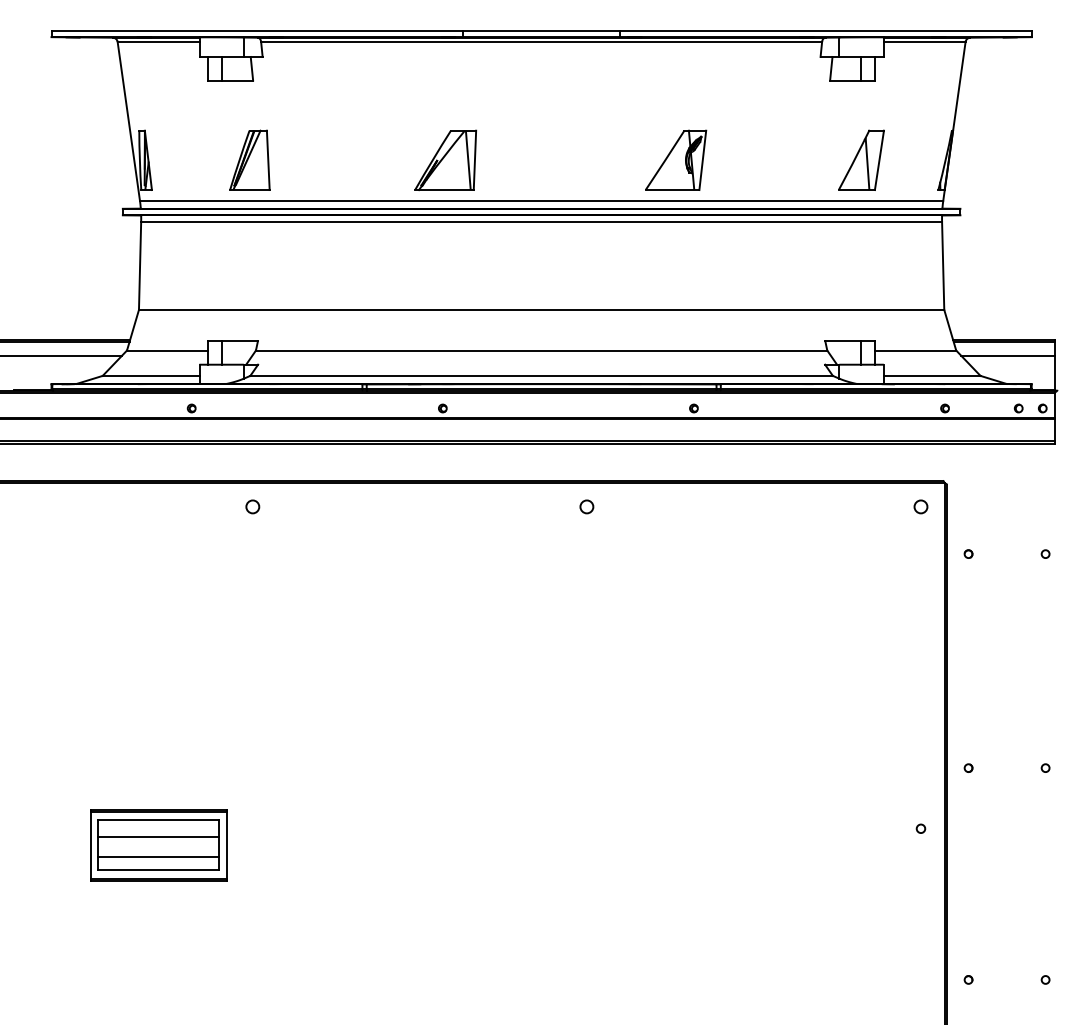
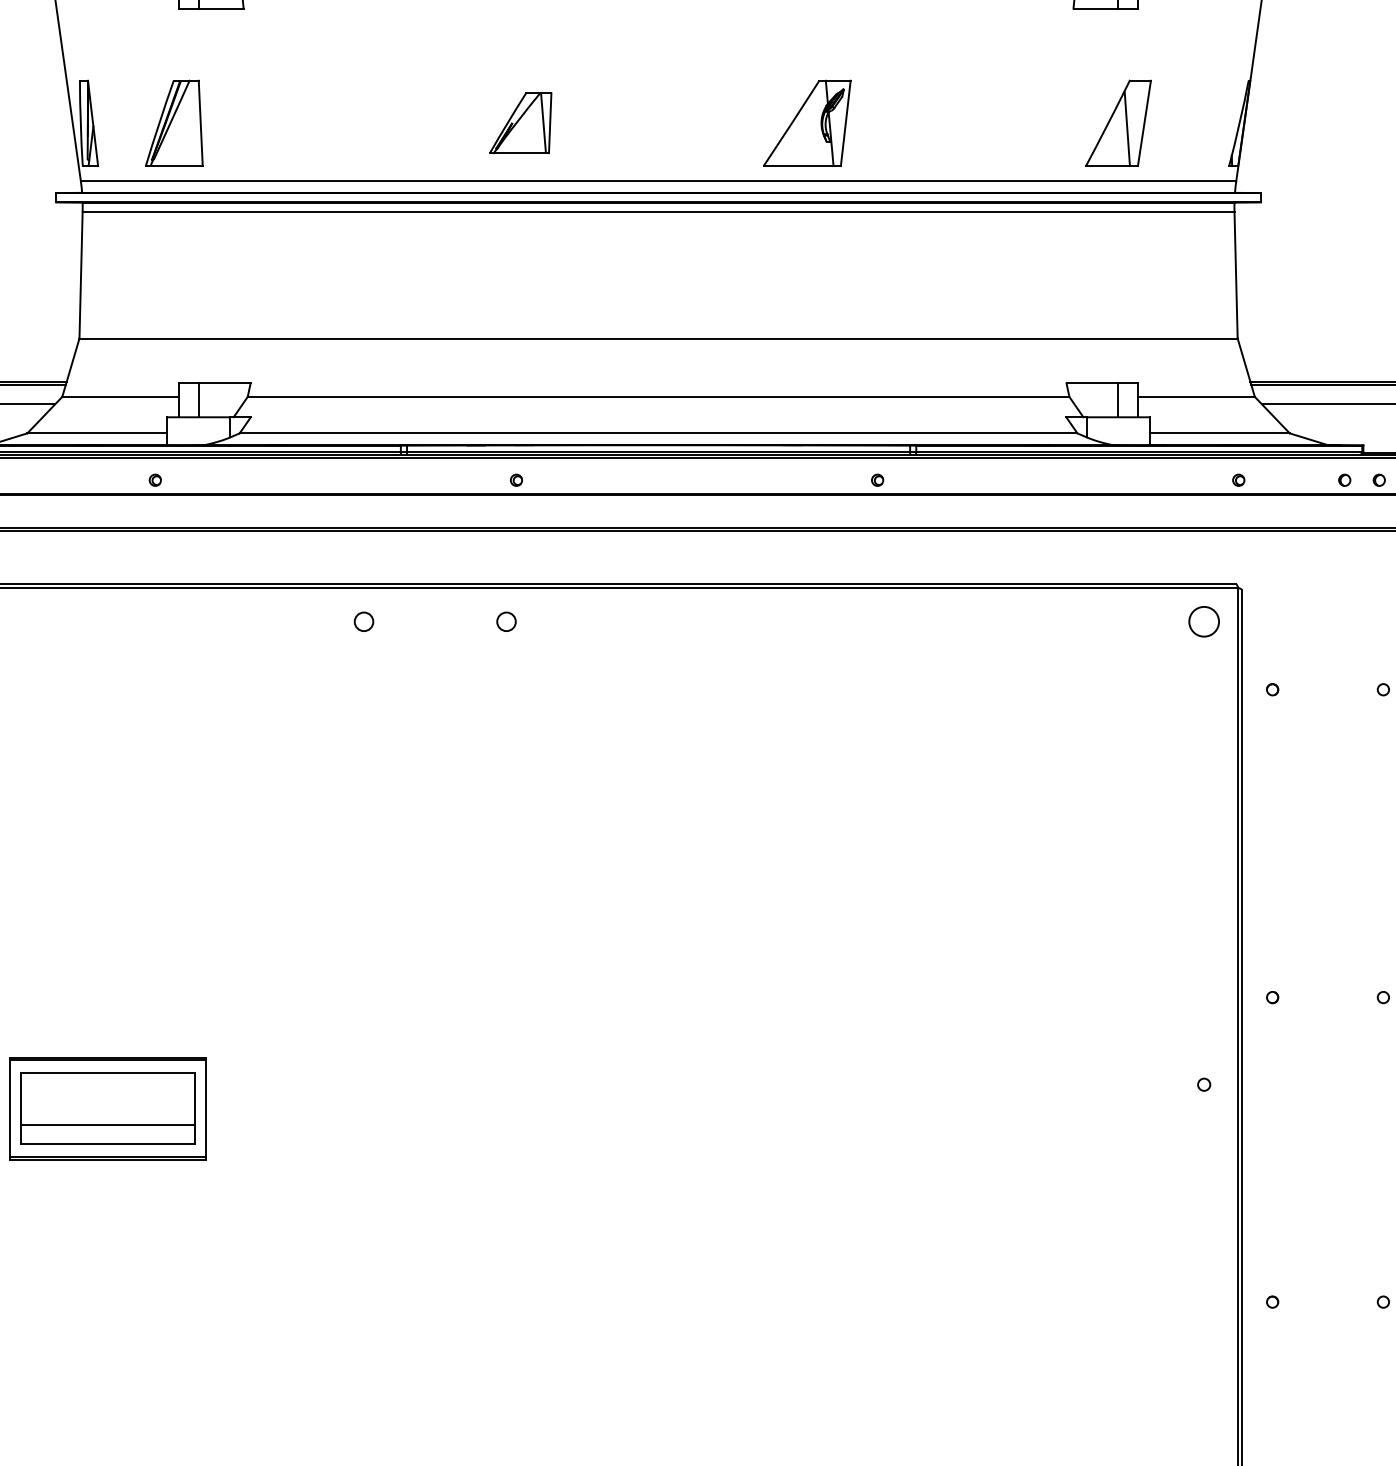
part: (249, 159) -> (173, 122), moved
part: (445, 159) -> (520, 122), size x0.7
part: (676, 159) -> (807, 122), moved
circle: (252, 506) -> (363, 621), moved
circle: (586, 506) -> (505, 621), moved
circle: (920, 506) -> (1203, 621), size x1.6
line: (158, 837) -> (107, 1097), removed

